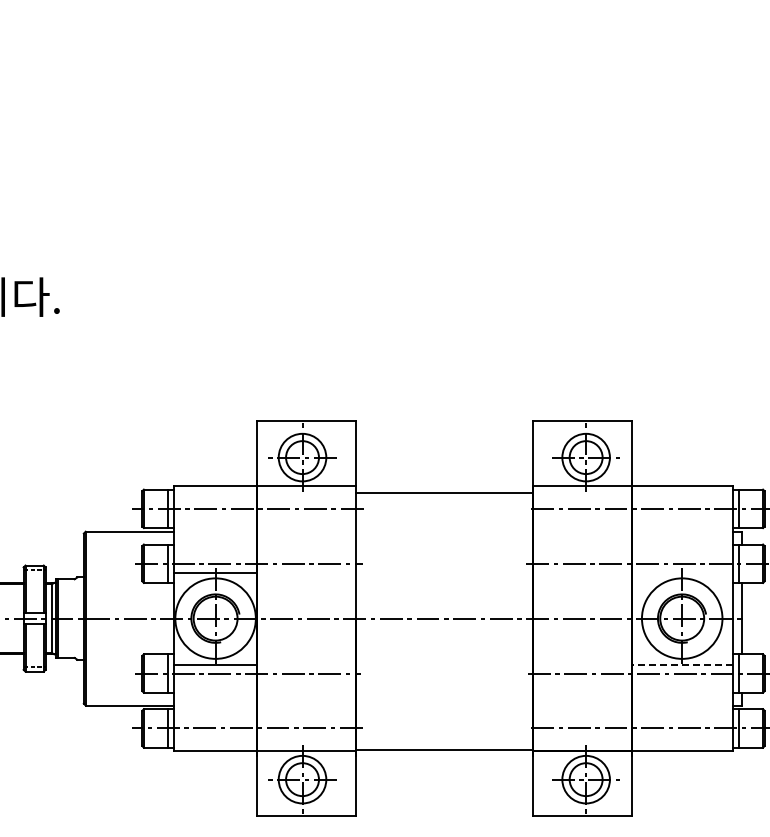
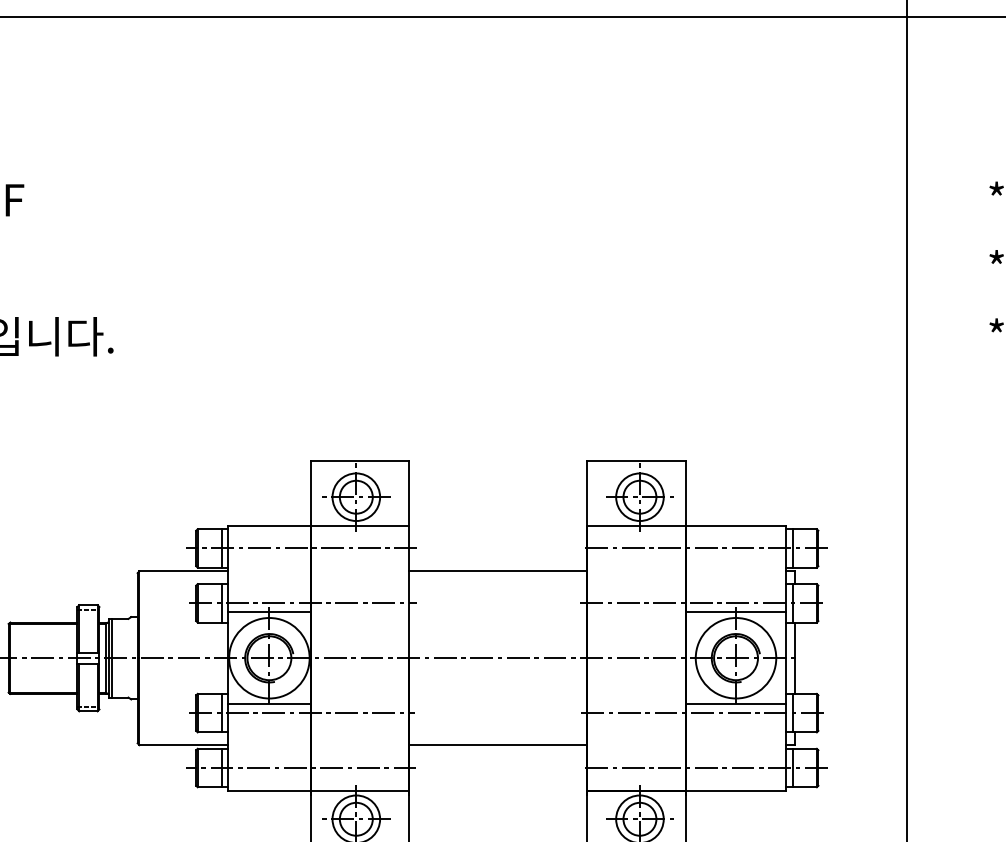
line: (443, 492) -> (497, 571), moved
line: (681, 572) -> (735, 612), added
line: (681, 664) -> (735, 704), dashed -> solid
line: (443, 749) -> (497, 745), moved

